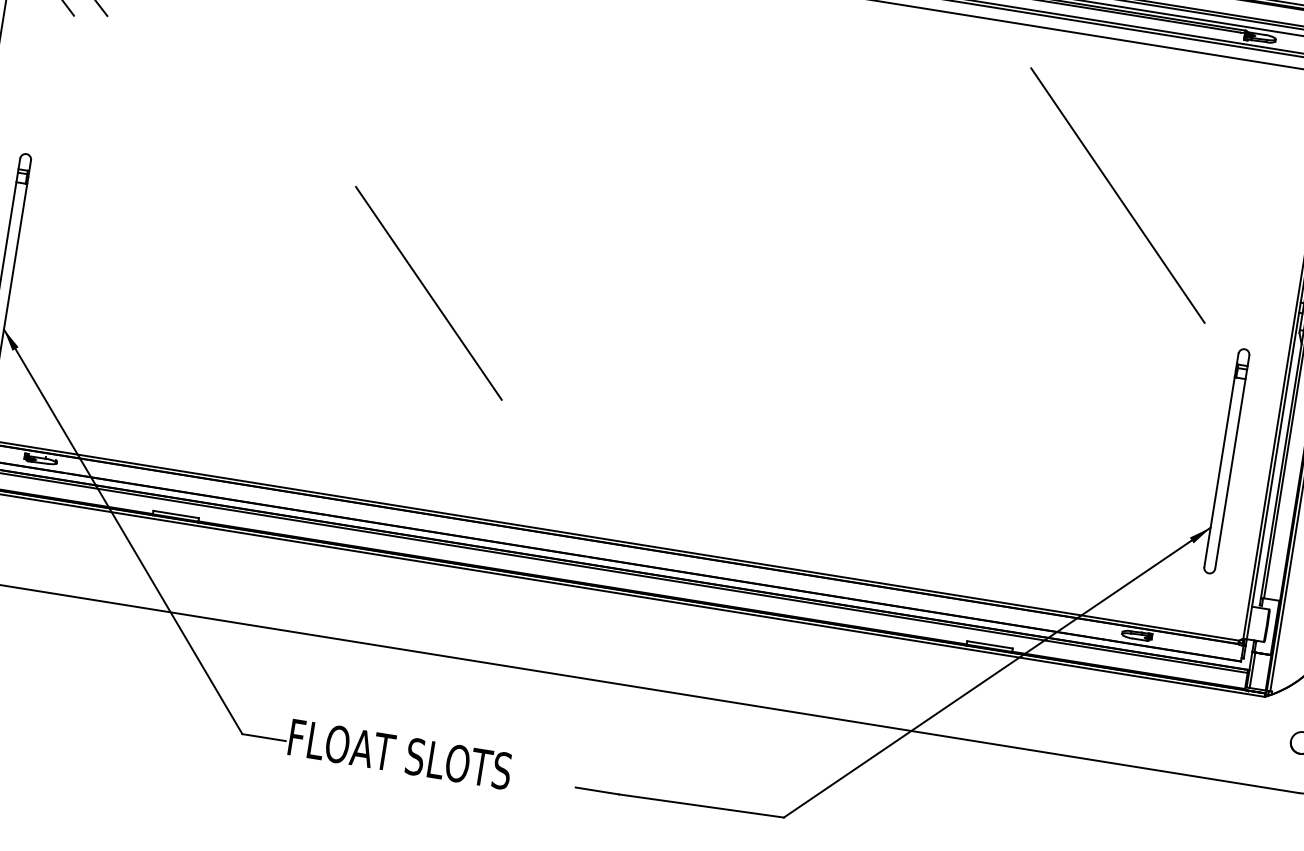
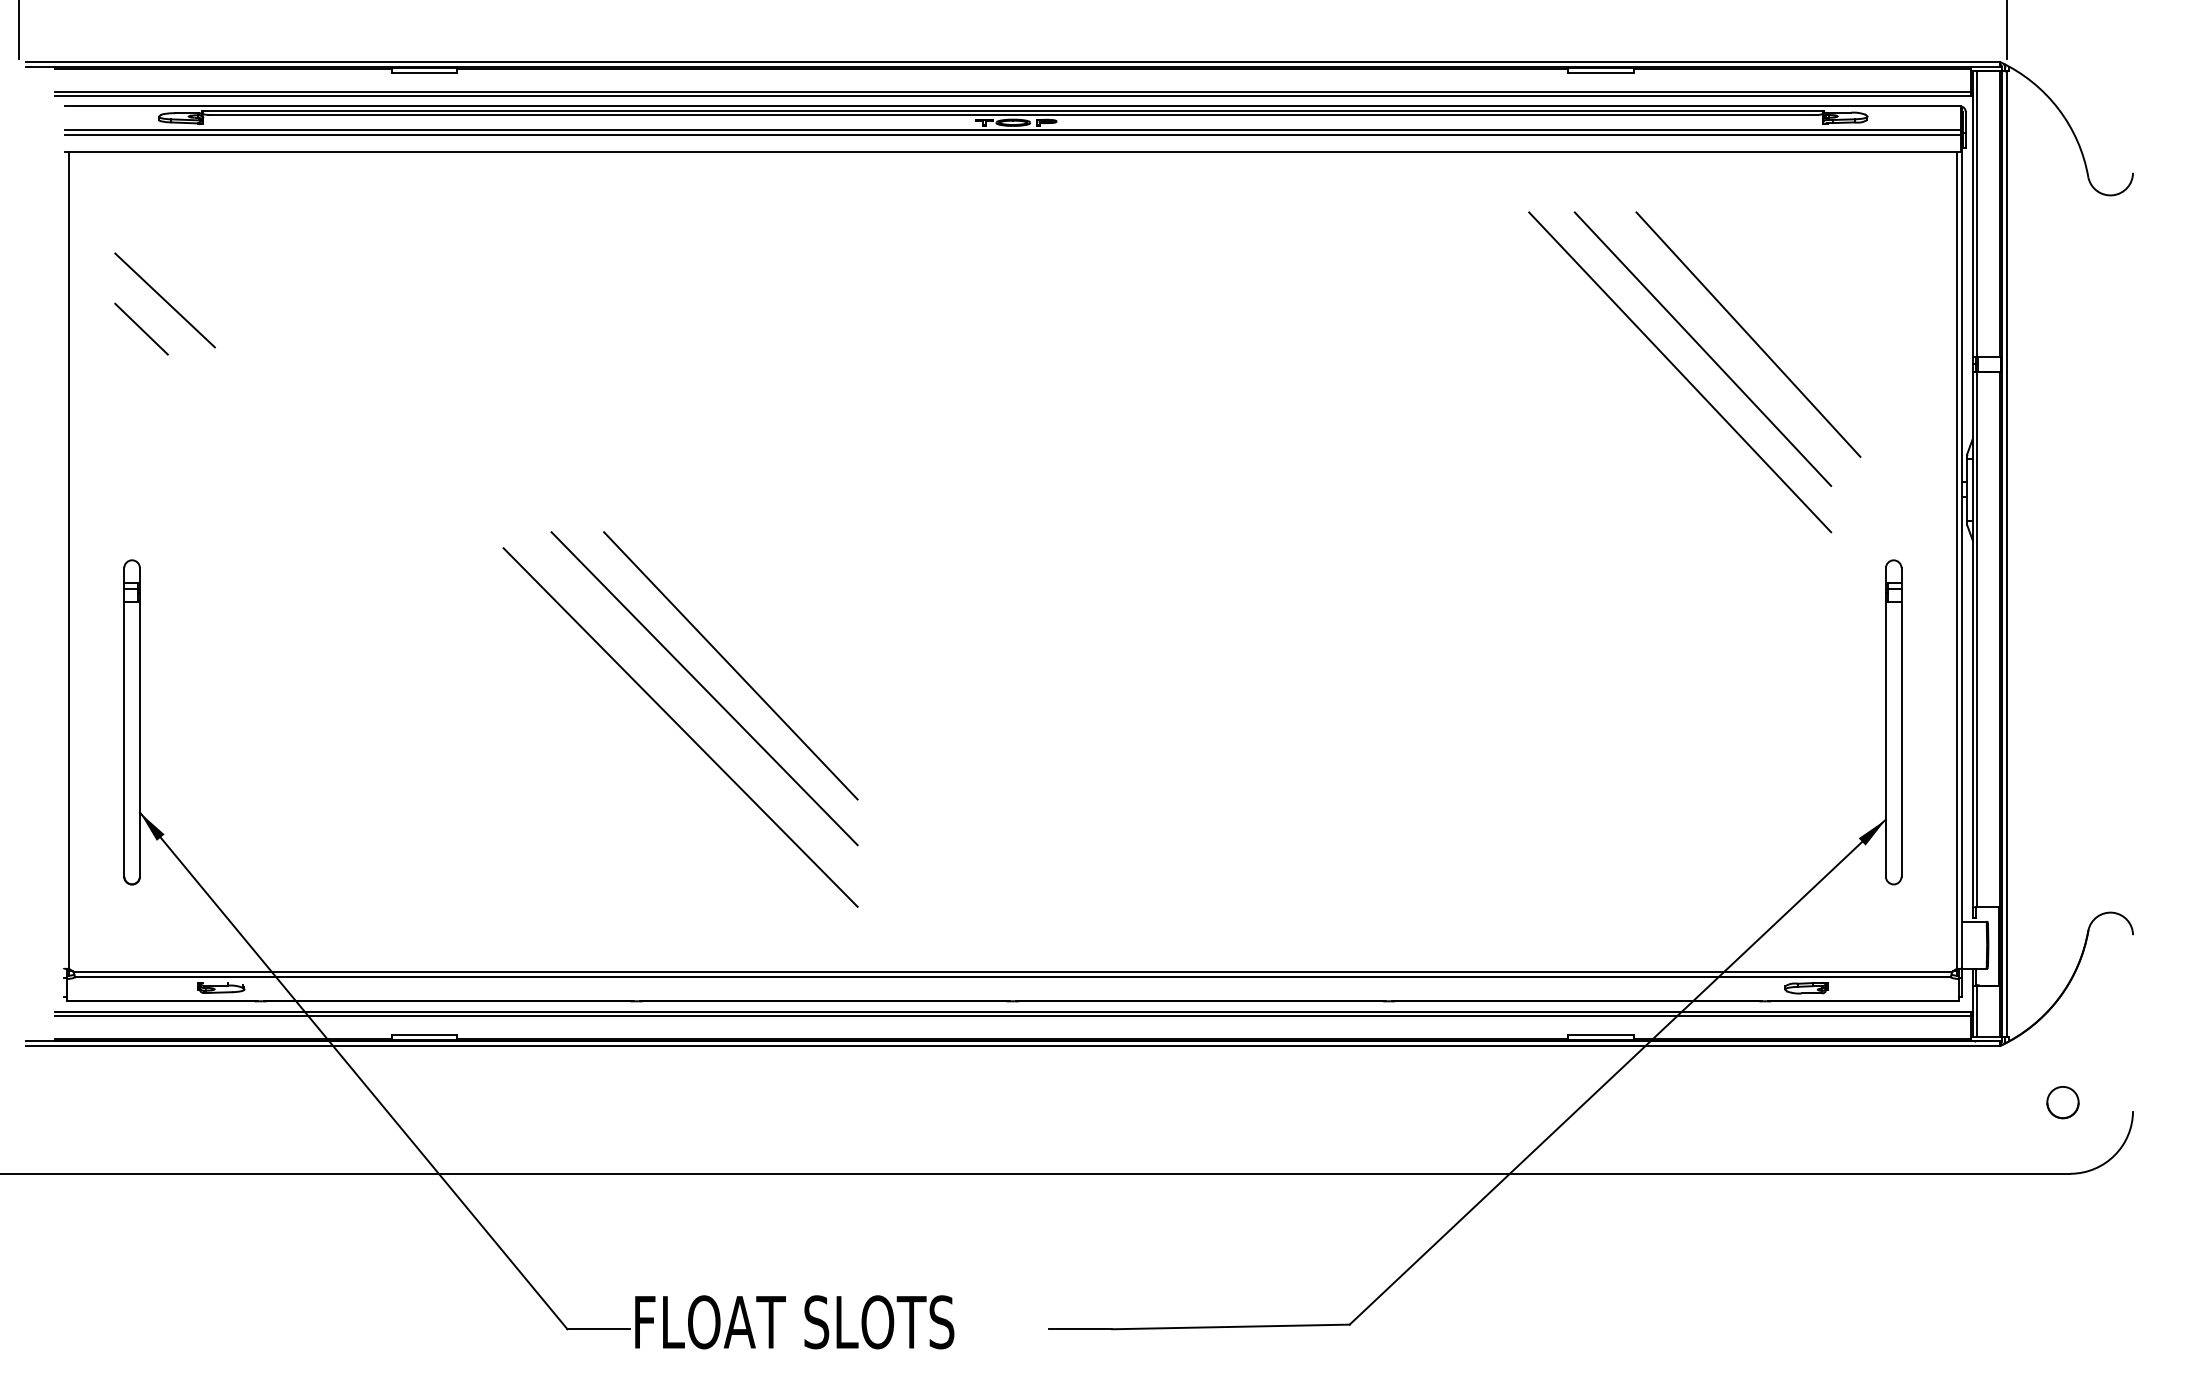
line: (1169, 176) -> (1748, 334), added
line: (1136, 181) -> (1702, 348), added
line: (408, 306) -> (704, 688), added
line: (387, 330) -> (680, 727), added

